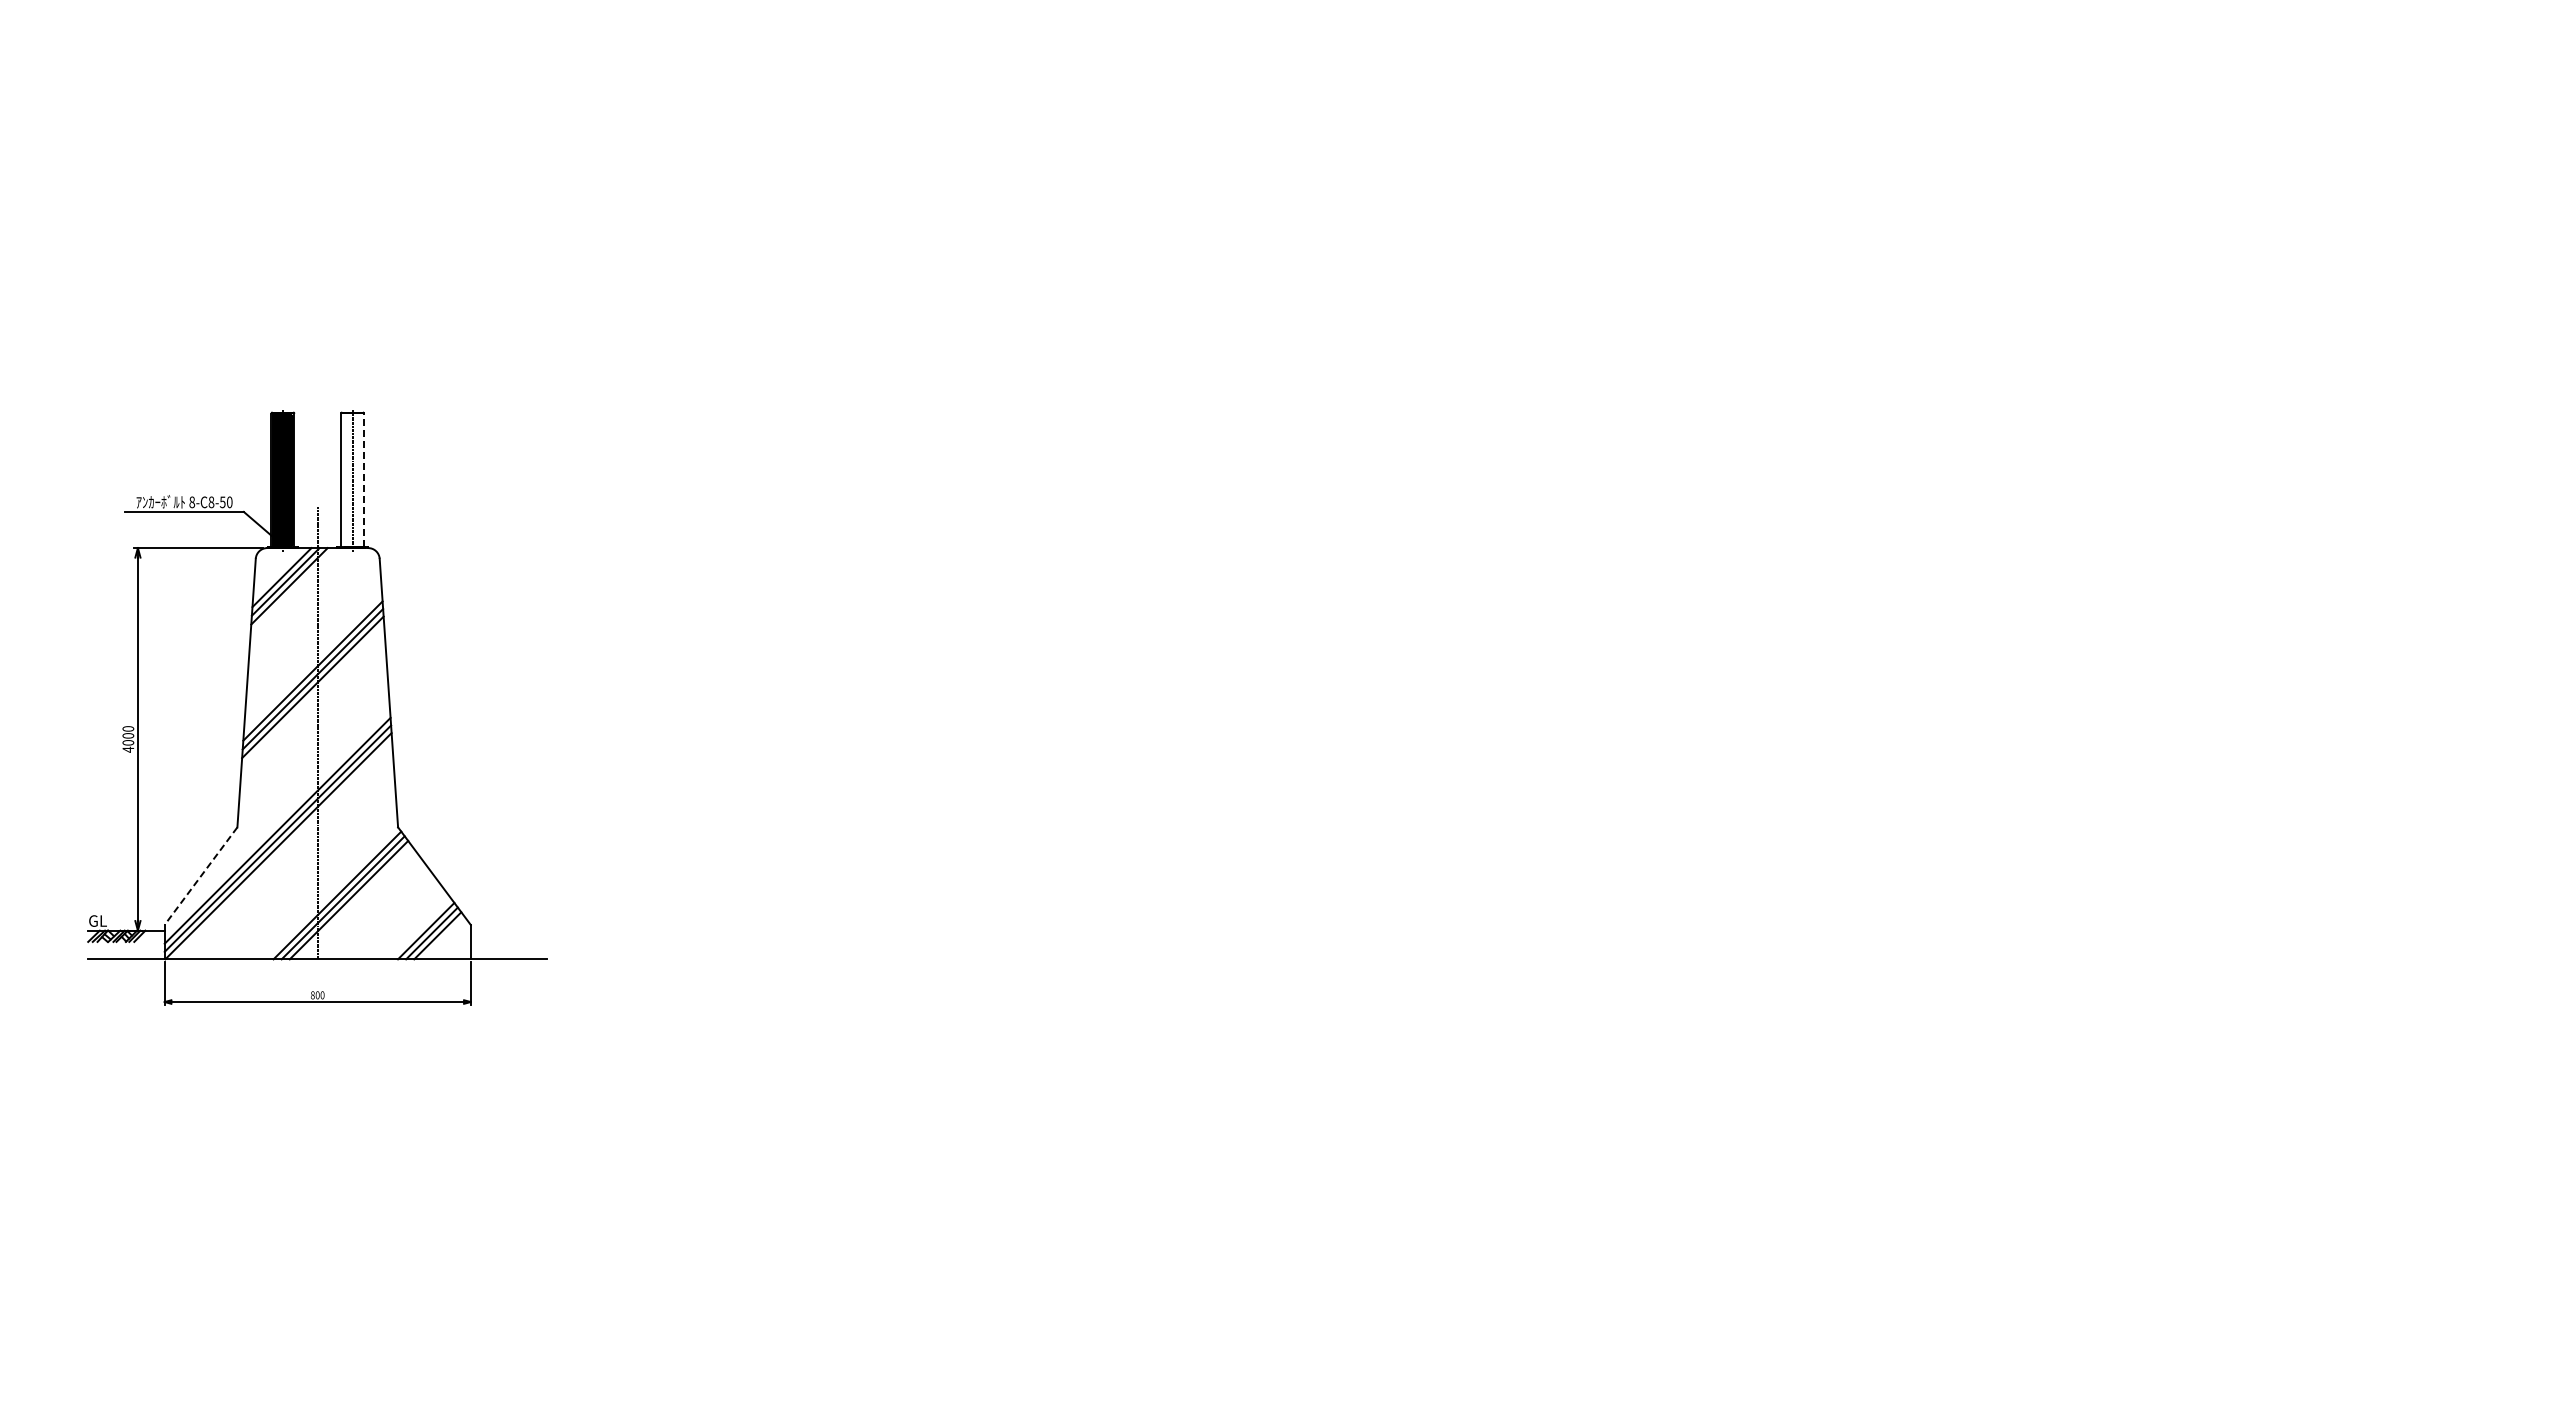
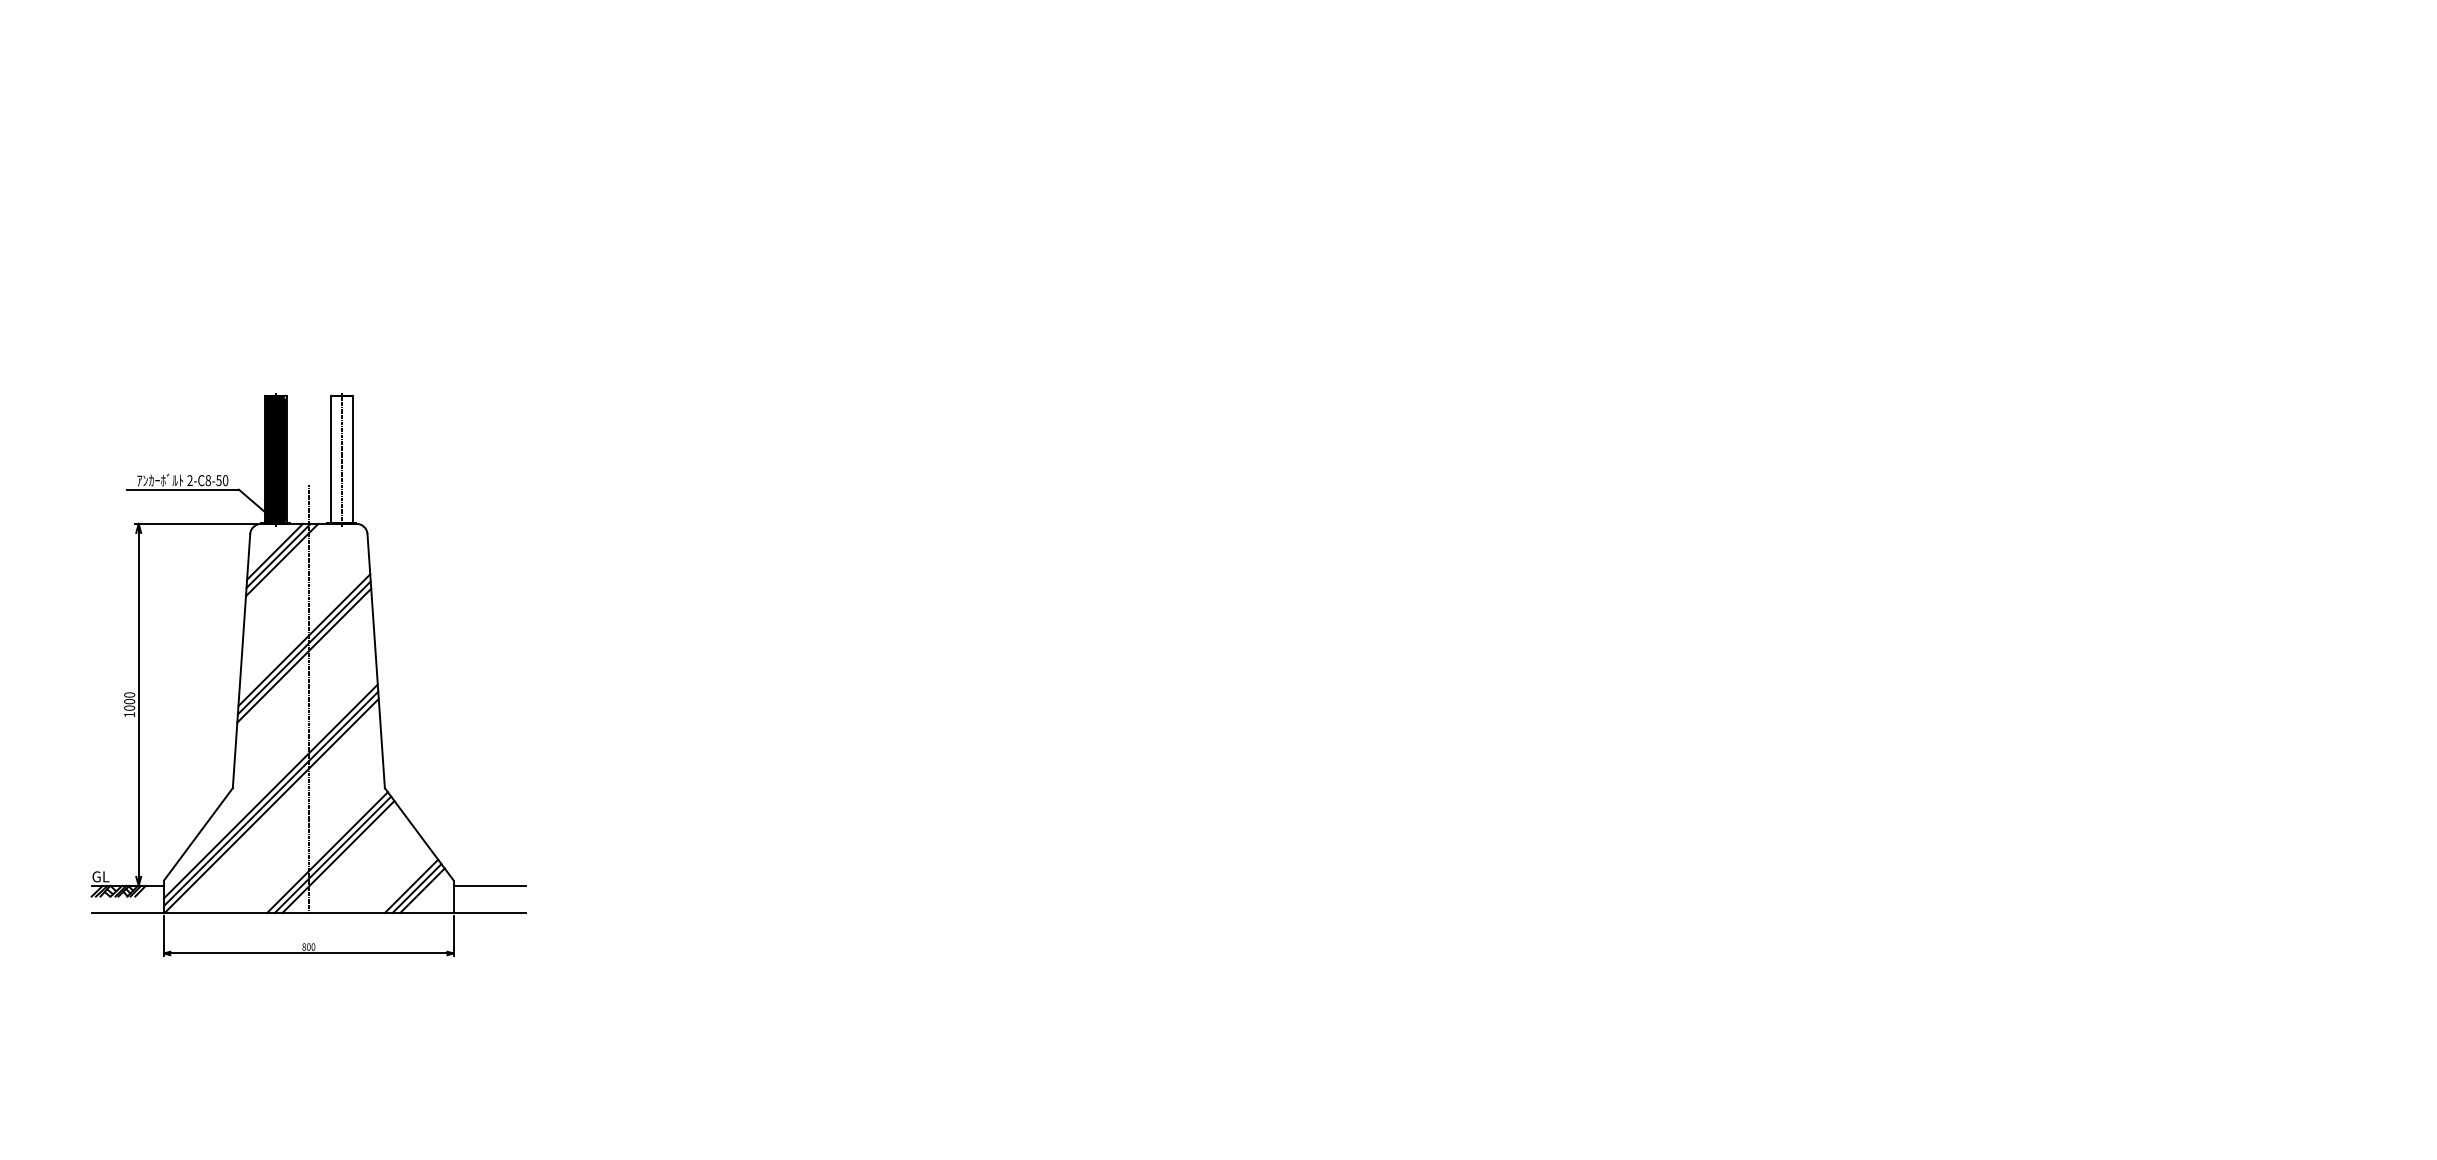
line: (364, 480) -> (353, 459), dashed -> solid
text: (192, 502) -> (190, 480), 8-C8-50 -> 2-C8-50
text: (128, 749) -> (129, 714), 4000 -> 1000
line: (201, 876) -> (198, 834), dashed -> solid
line: (508, 930) -> (489, 885), added

